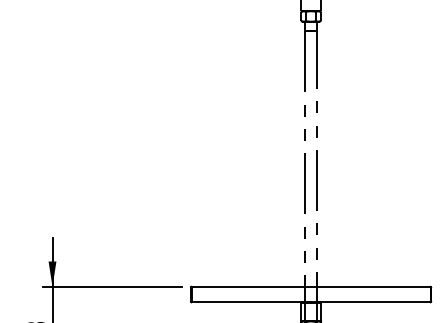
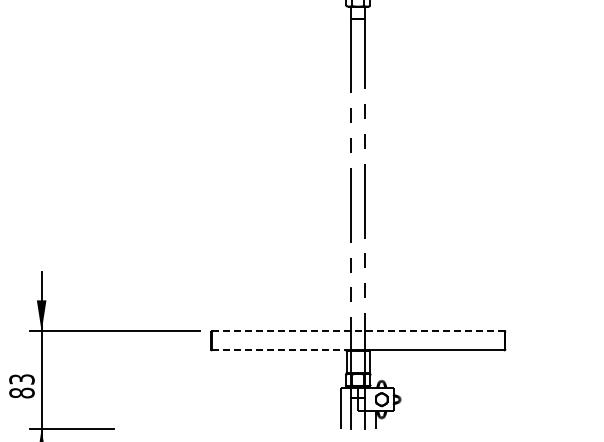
line: (310, 286) -> (357, 331), solid -> dashed
line: (246, 302) -> (279, 350), solid -> dashed

